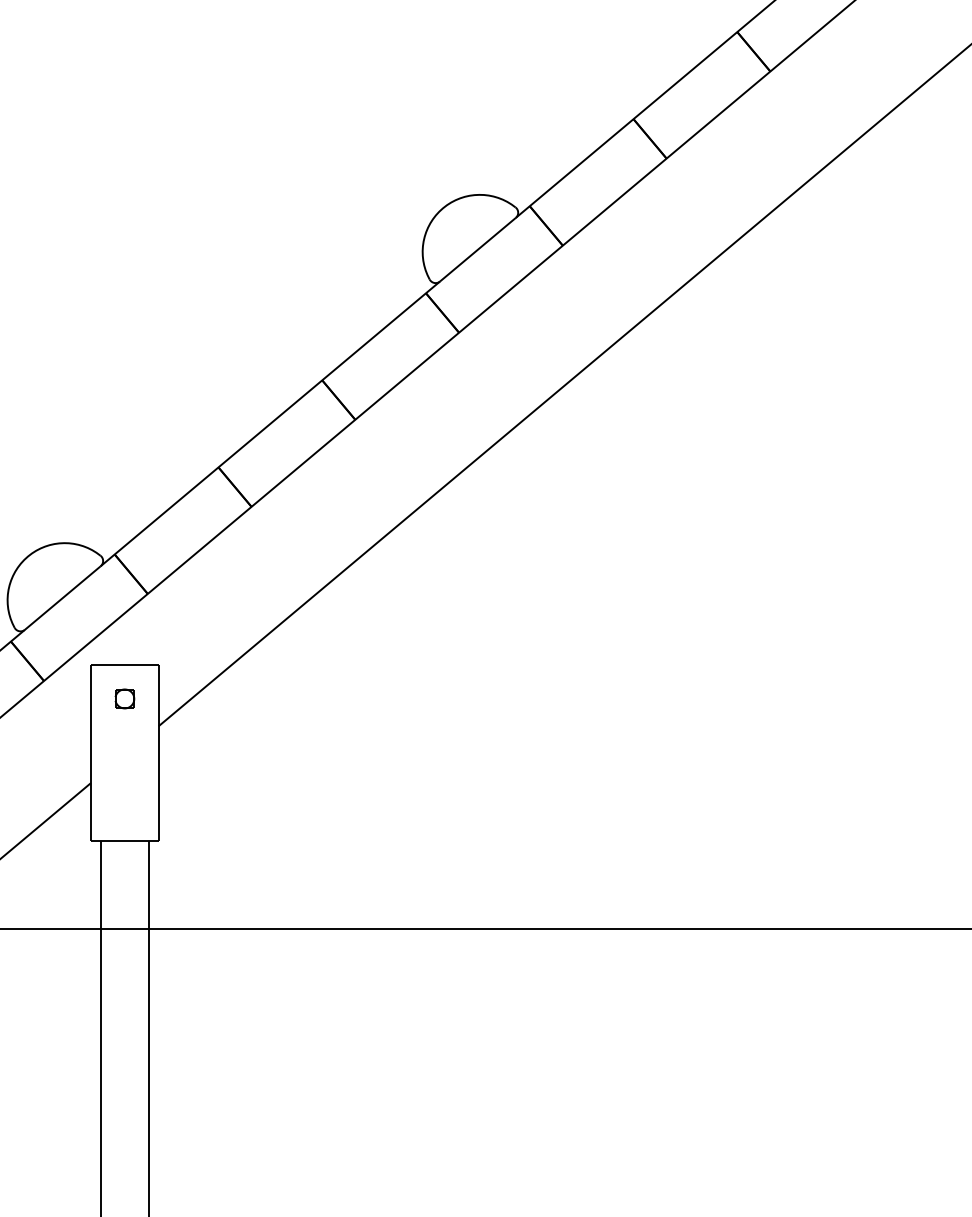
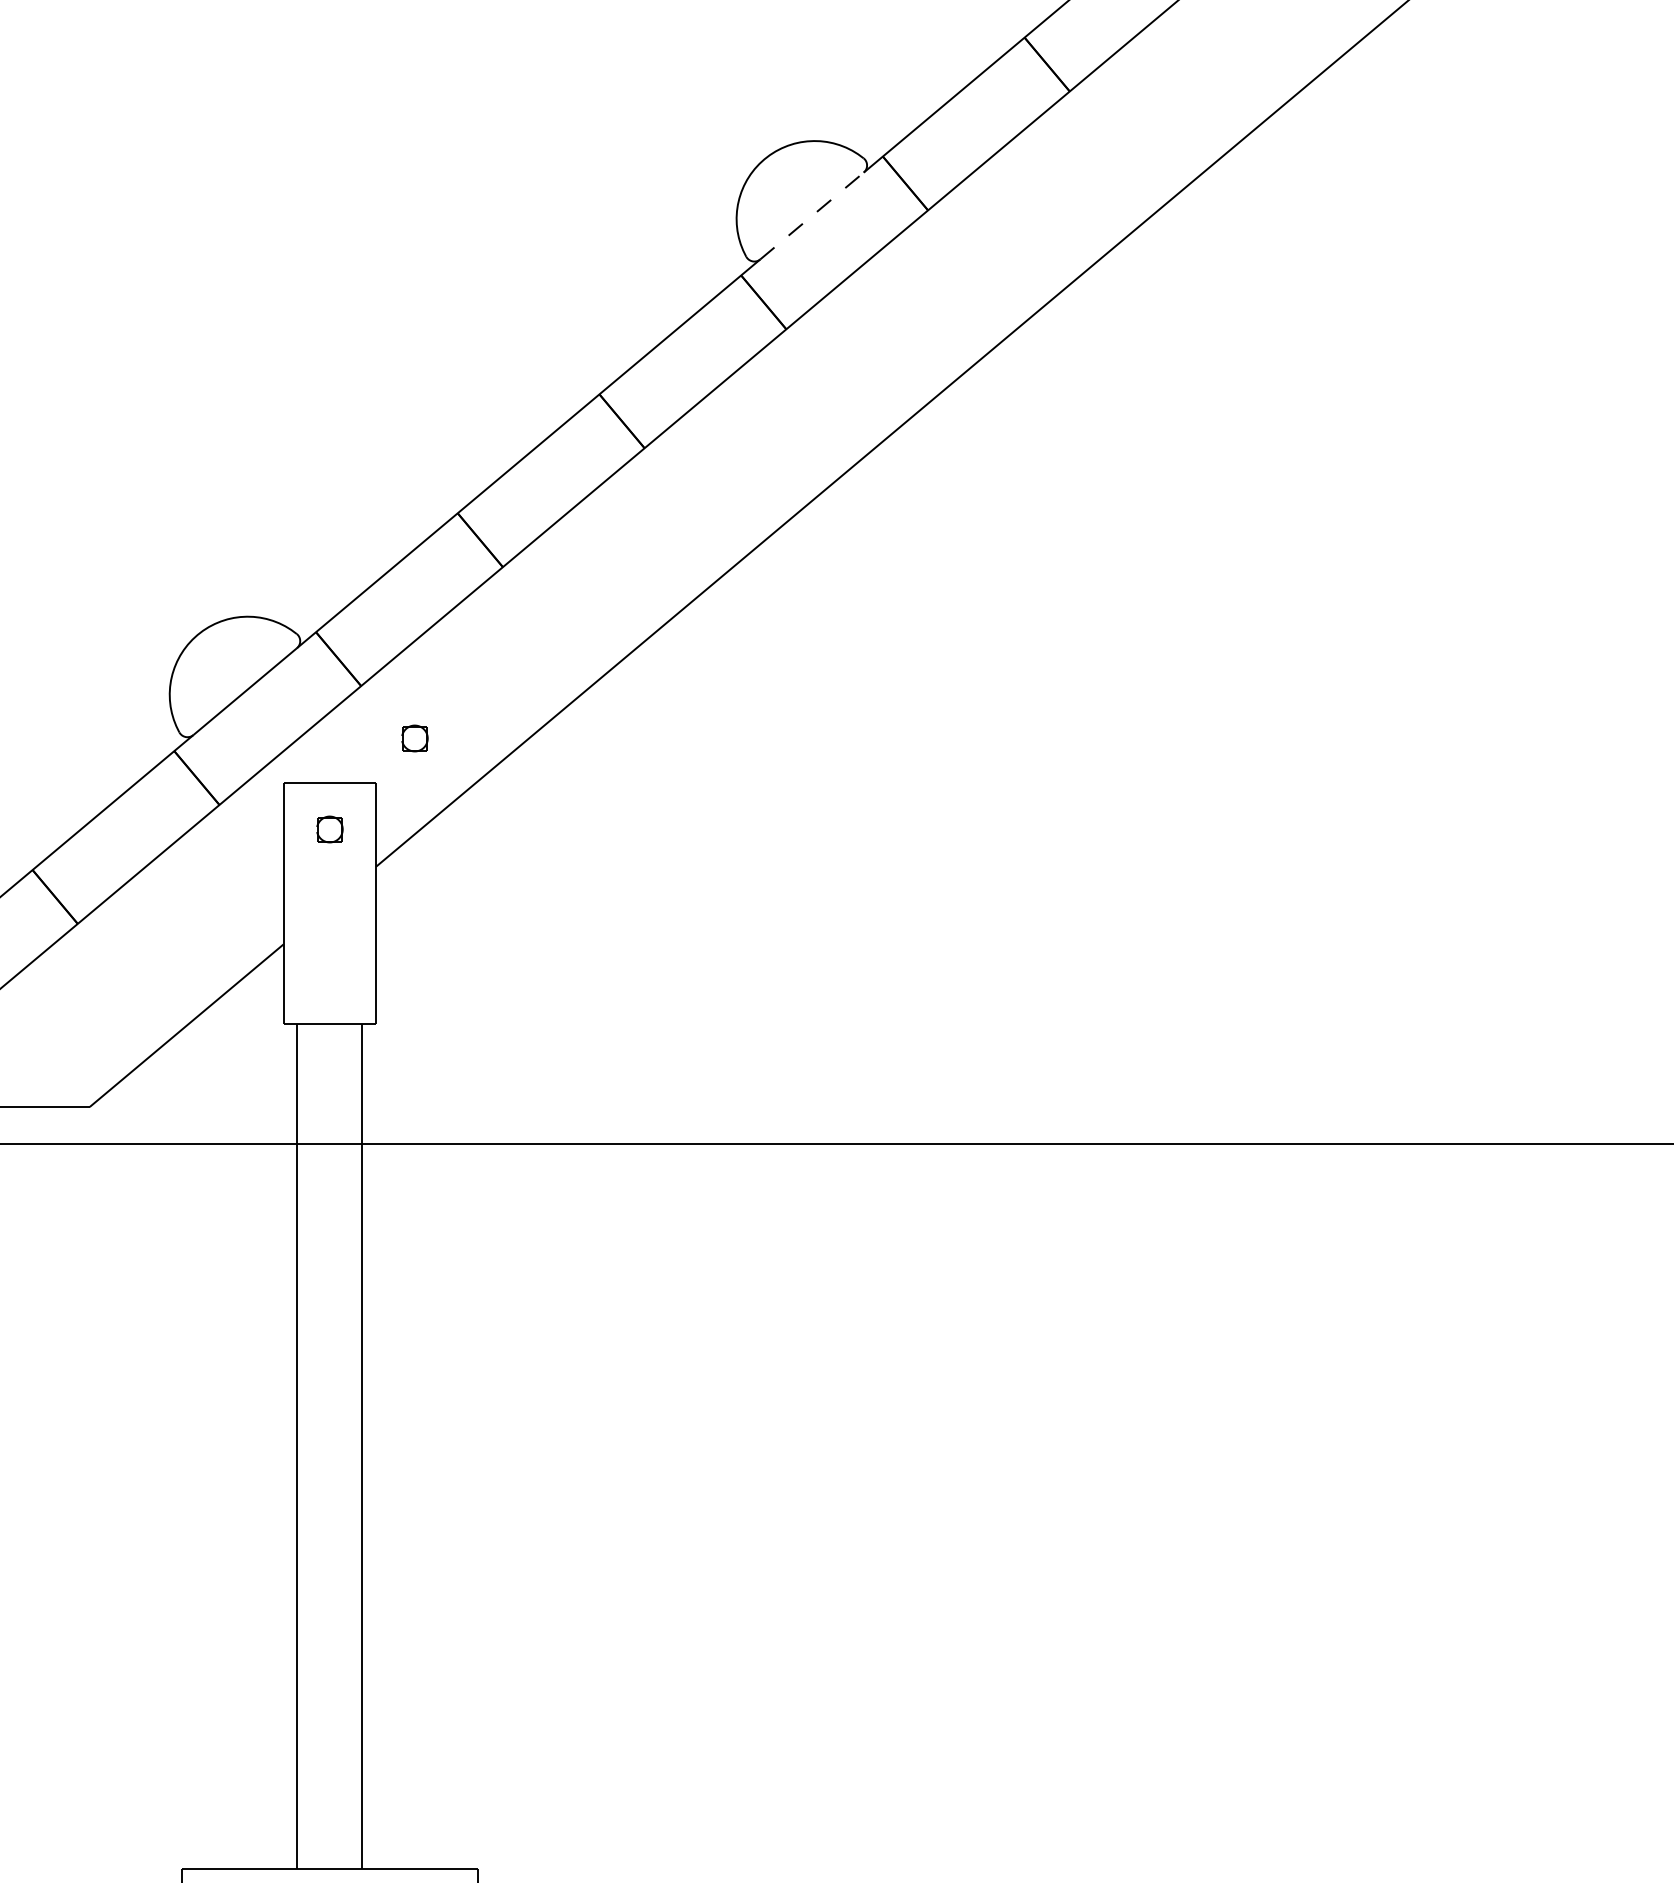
line: (478, 250) -> (812, 216), solid -> dashed
part: (186, 632) -> (414, 738), added

